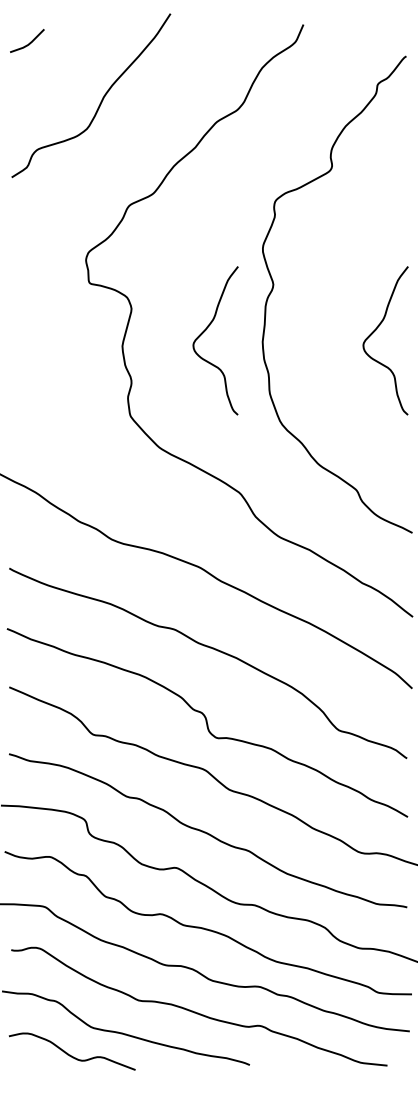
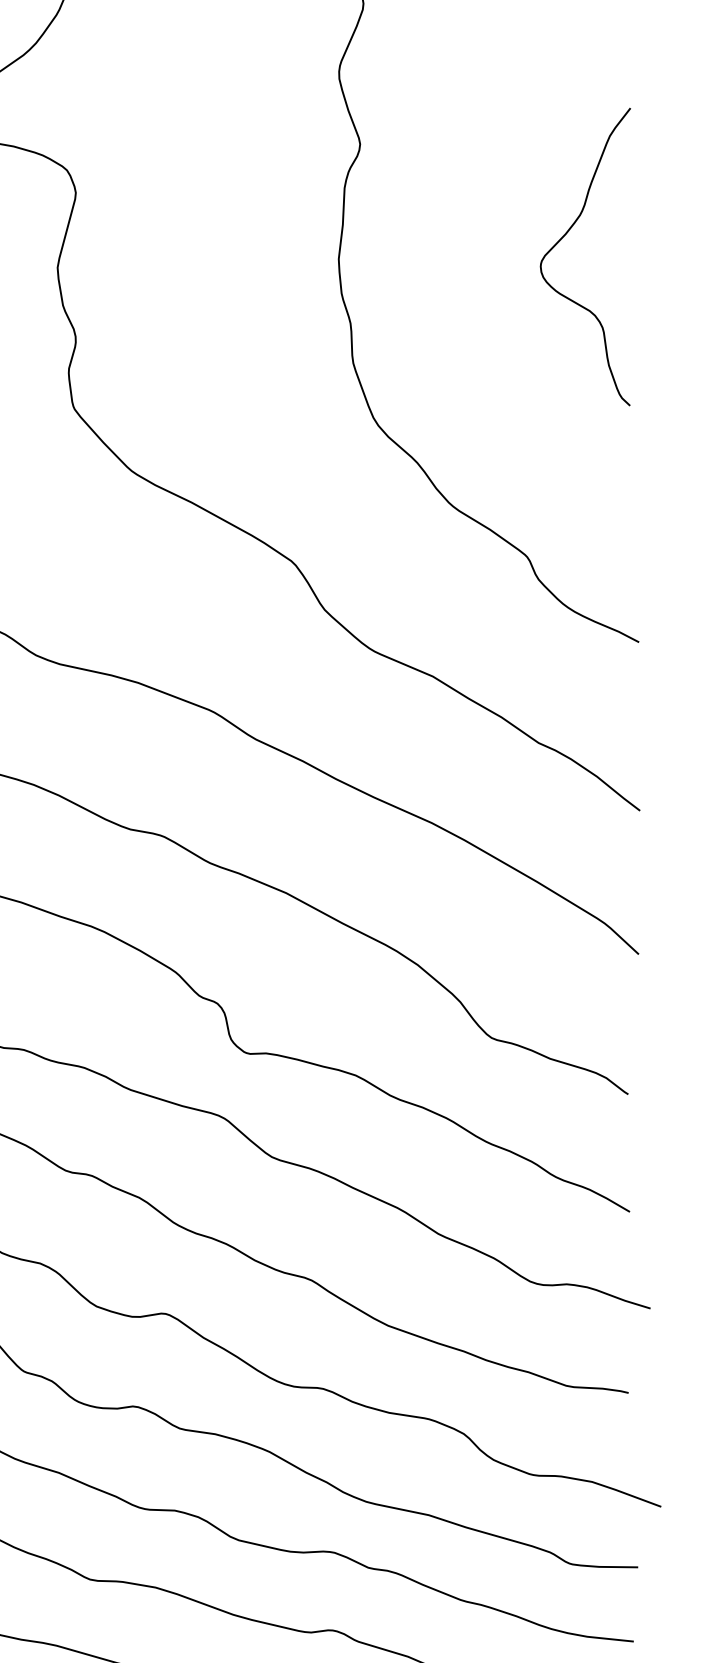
curve: (206, 330) -> (226, 236), removed

